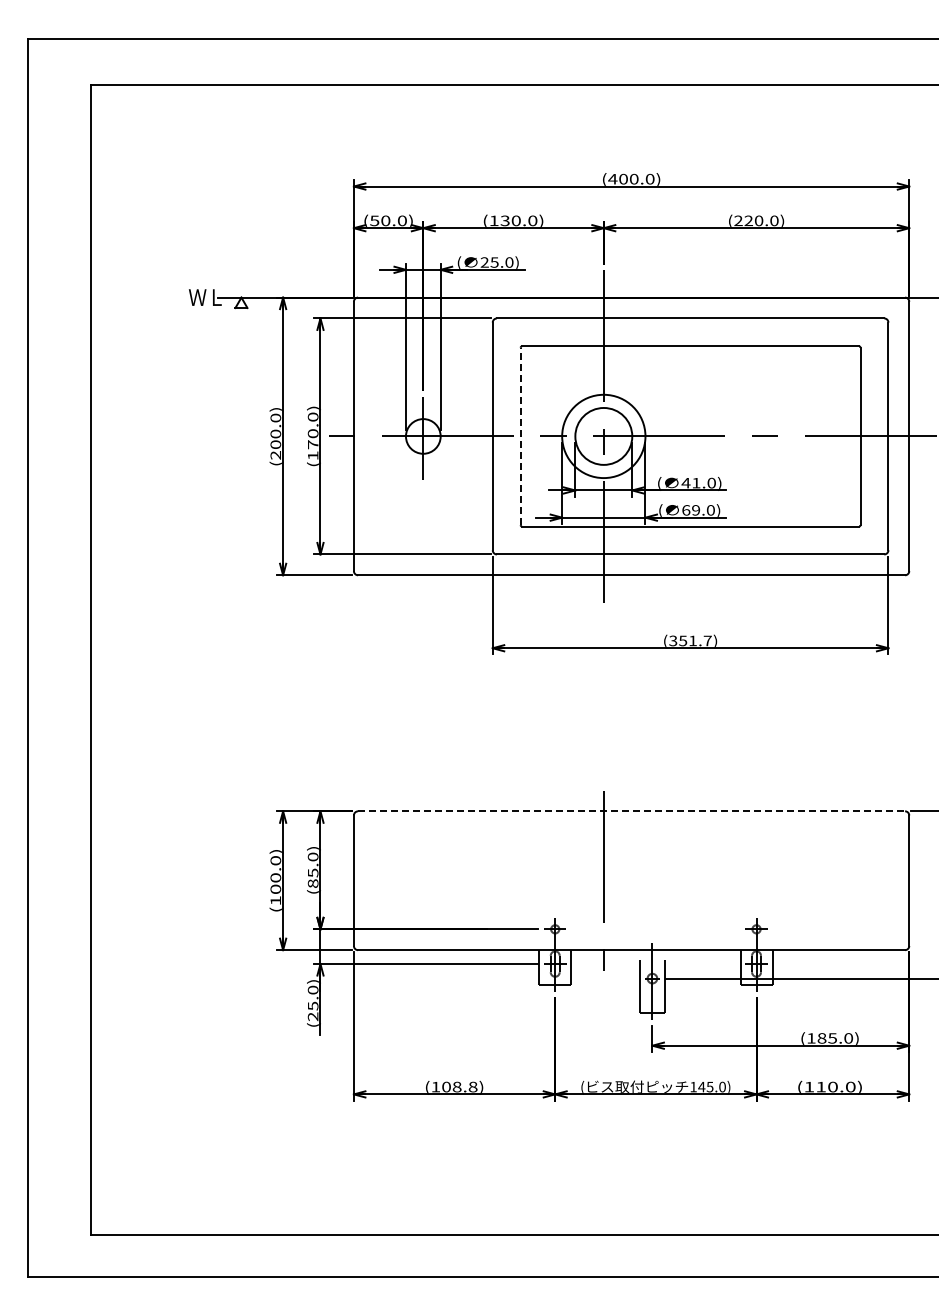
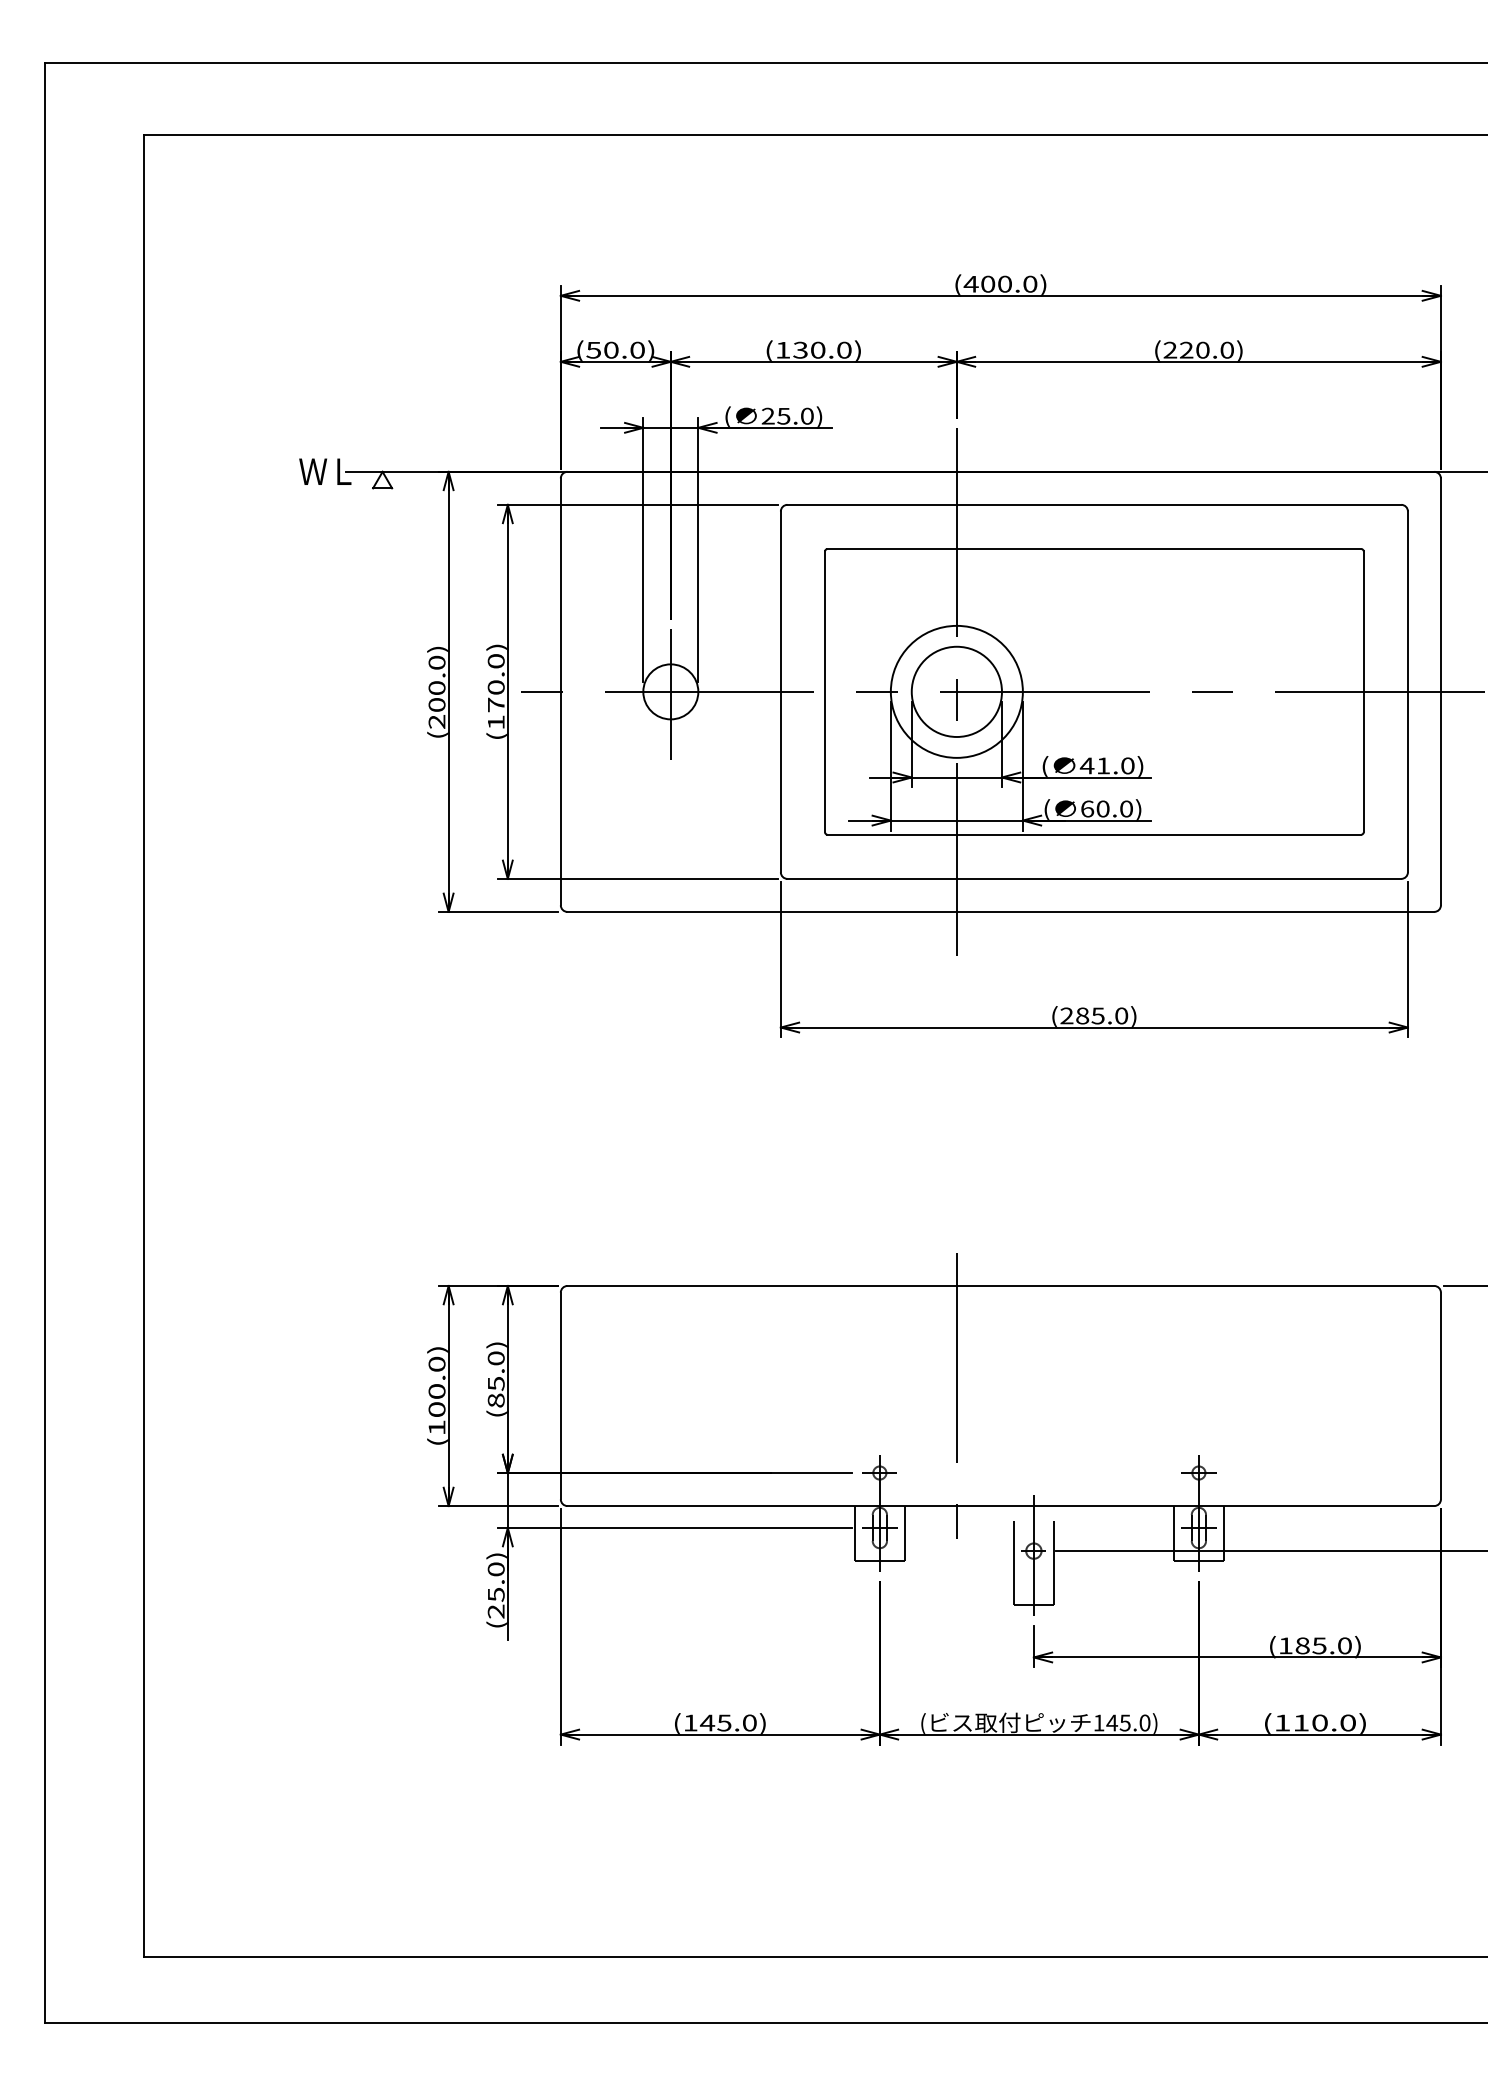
line: (520, 436) -> (824, 691), dashed -> solid
text: (696, 510) -> (1103, 809), 69.0) -> 60.0)
text: (690, 640) -> (1094, 1015), (351.7) -> (285.0)
line: (631, 811) -> (1000, 1286), dashed -> solid
text: (459, 1086) -> (728, 1722), (108.8) -> (145.0)

